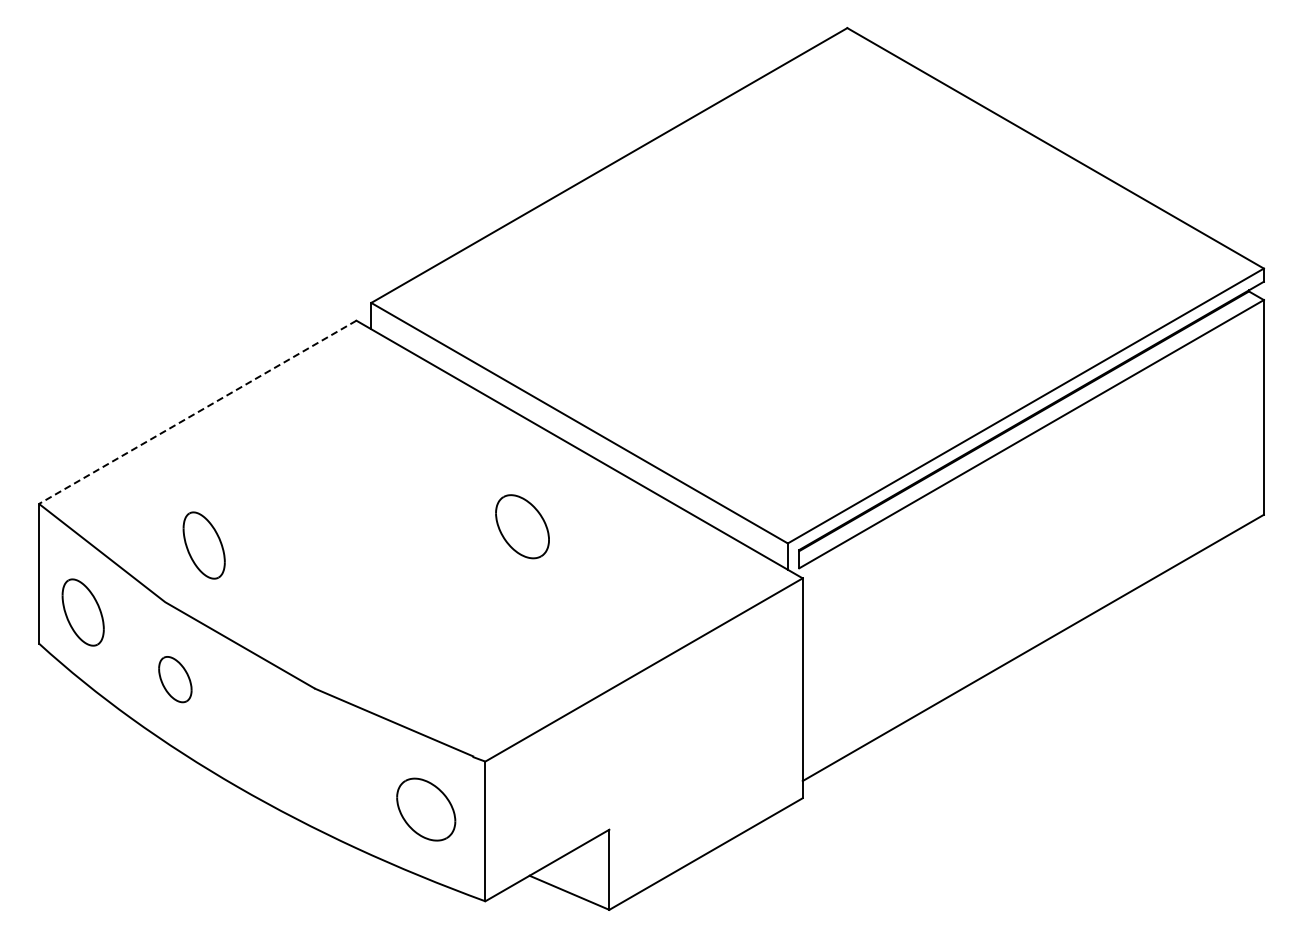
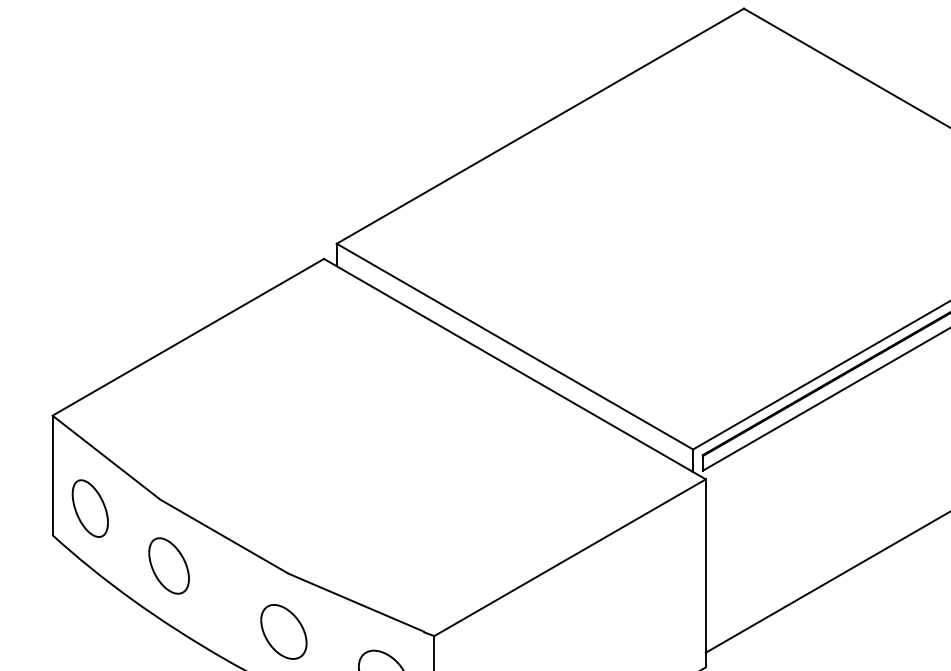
line: (197, 412) -> (188, 337), dashed -> solid
part: (522, 526) -> (283, 631), moved
part: (203, 545) -> (193, 451), removed
part: (175, 679) -> (169, 565), size x1.43

